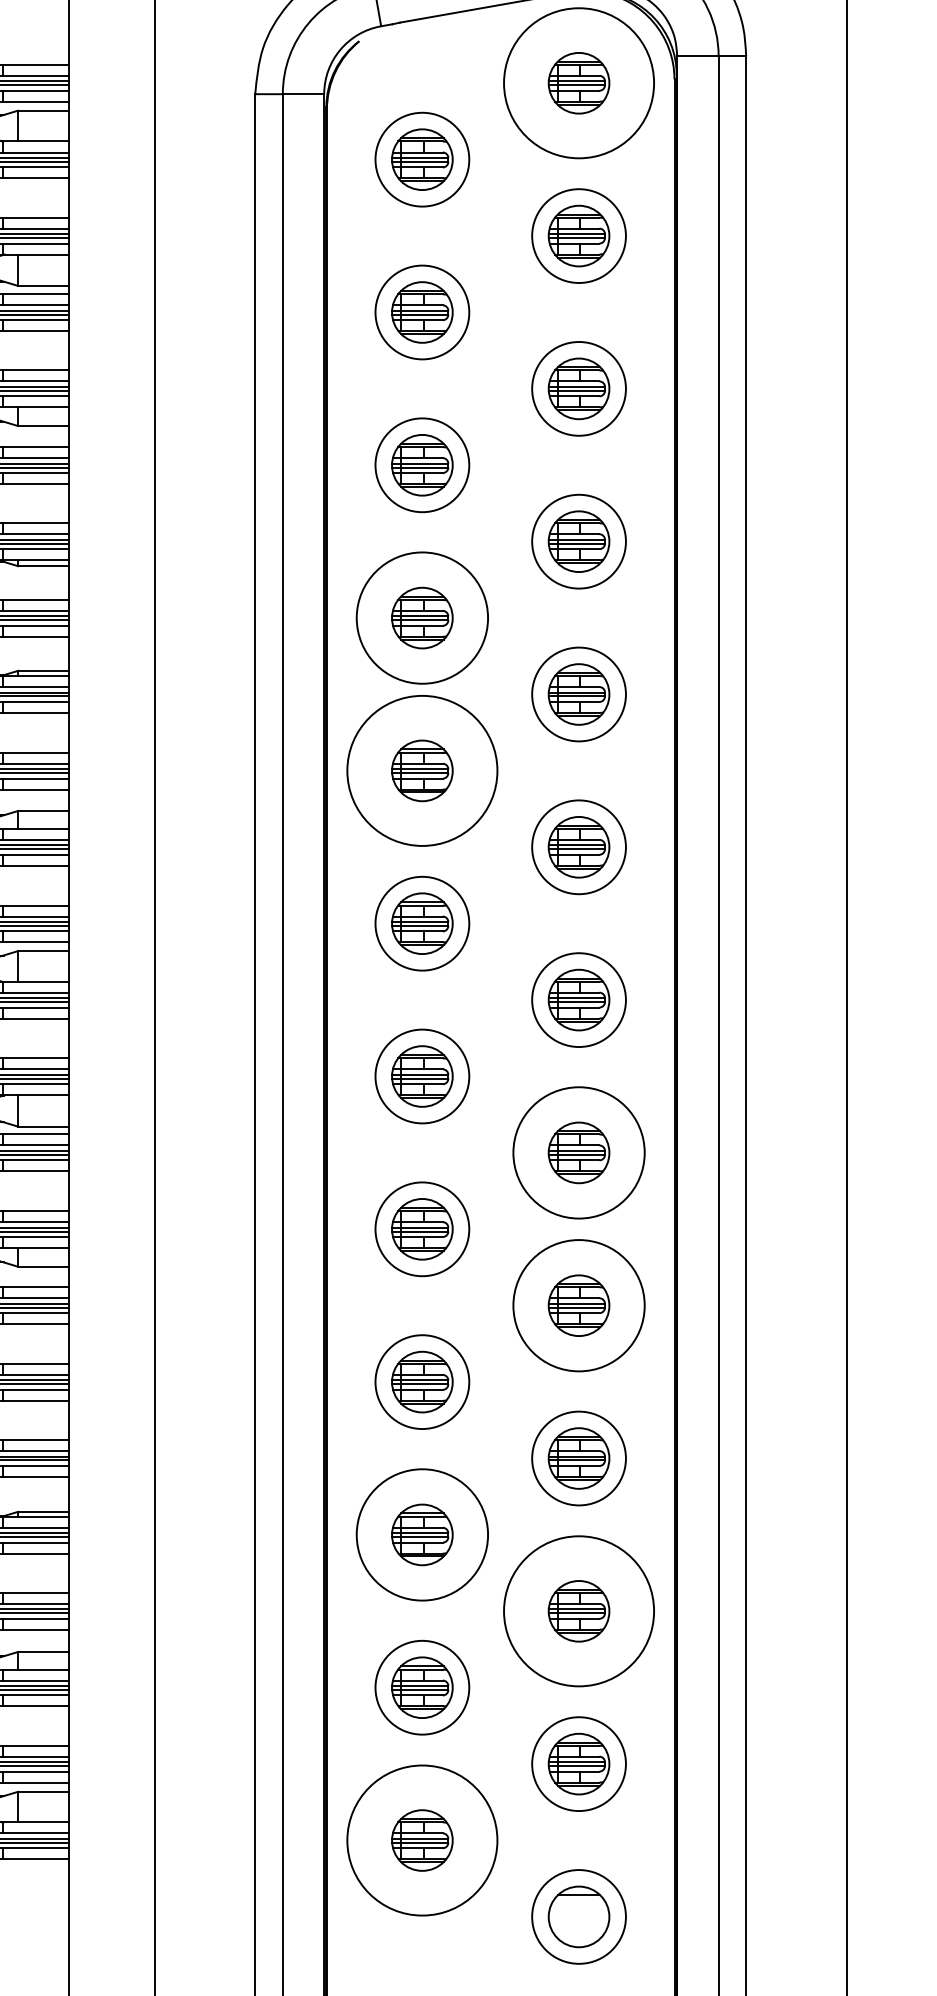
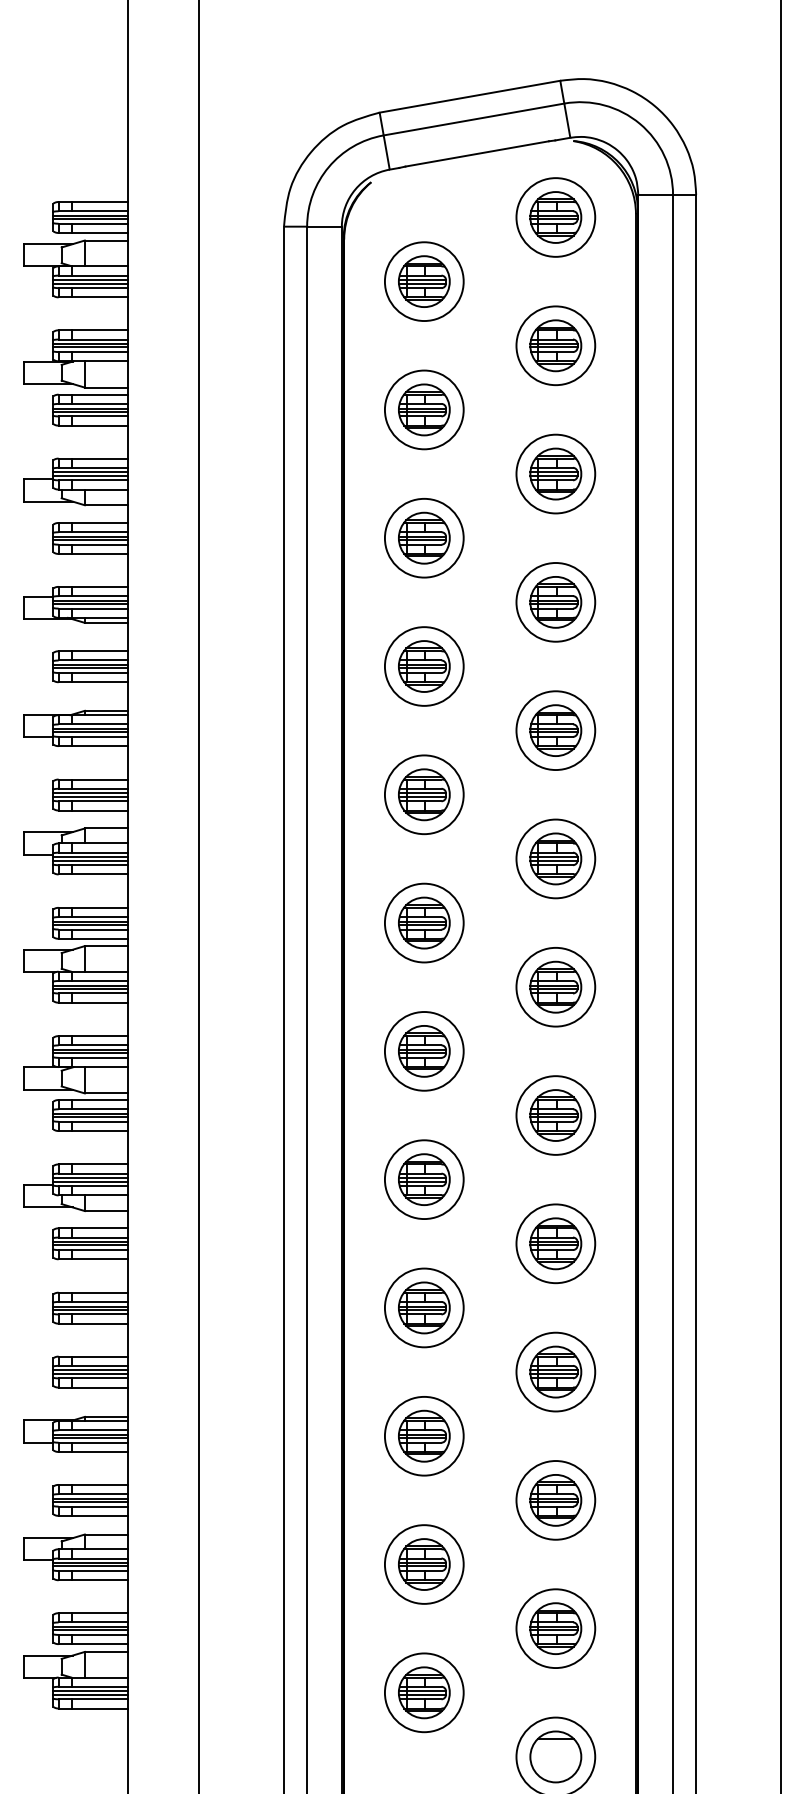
circle: (578, 83) -> (555, 217), size x0.62
circle: (421, 618) -> (423, 666), size x0.71
circle: (421, 770) -> (423, 794), size x0.62
circle: (578, 1152) -> (555, 1115), size x0.71
circle: (578, 1305) -> (555, 1243), size x0.71
circle: (421, 1534) -> (423, 1435), size x0.71
circle: (578, 1611) -> (555, 1500), size x0.62
circle: (421, 1840) -> (423, 1692), size x0.62

